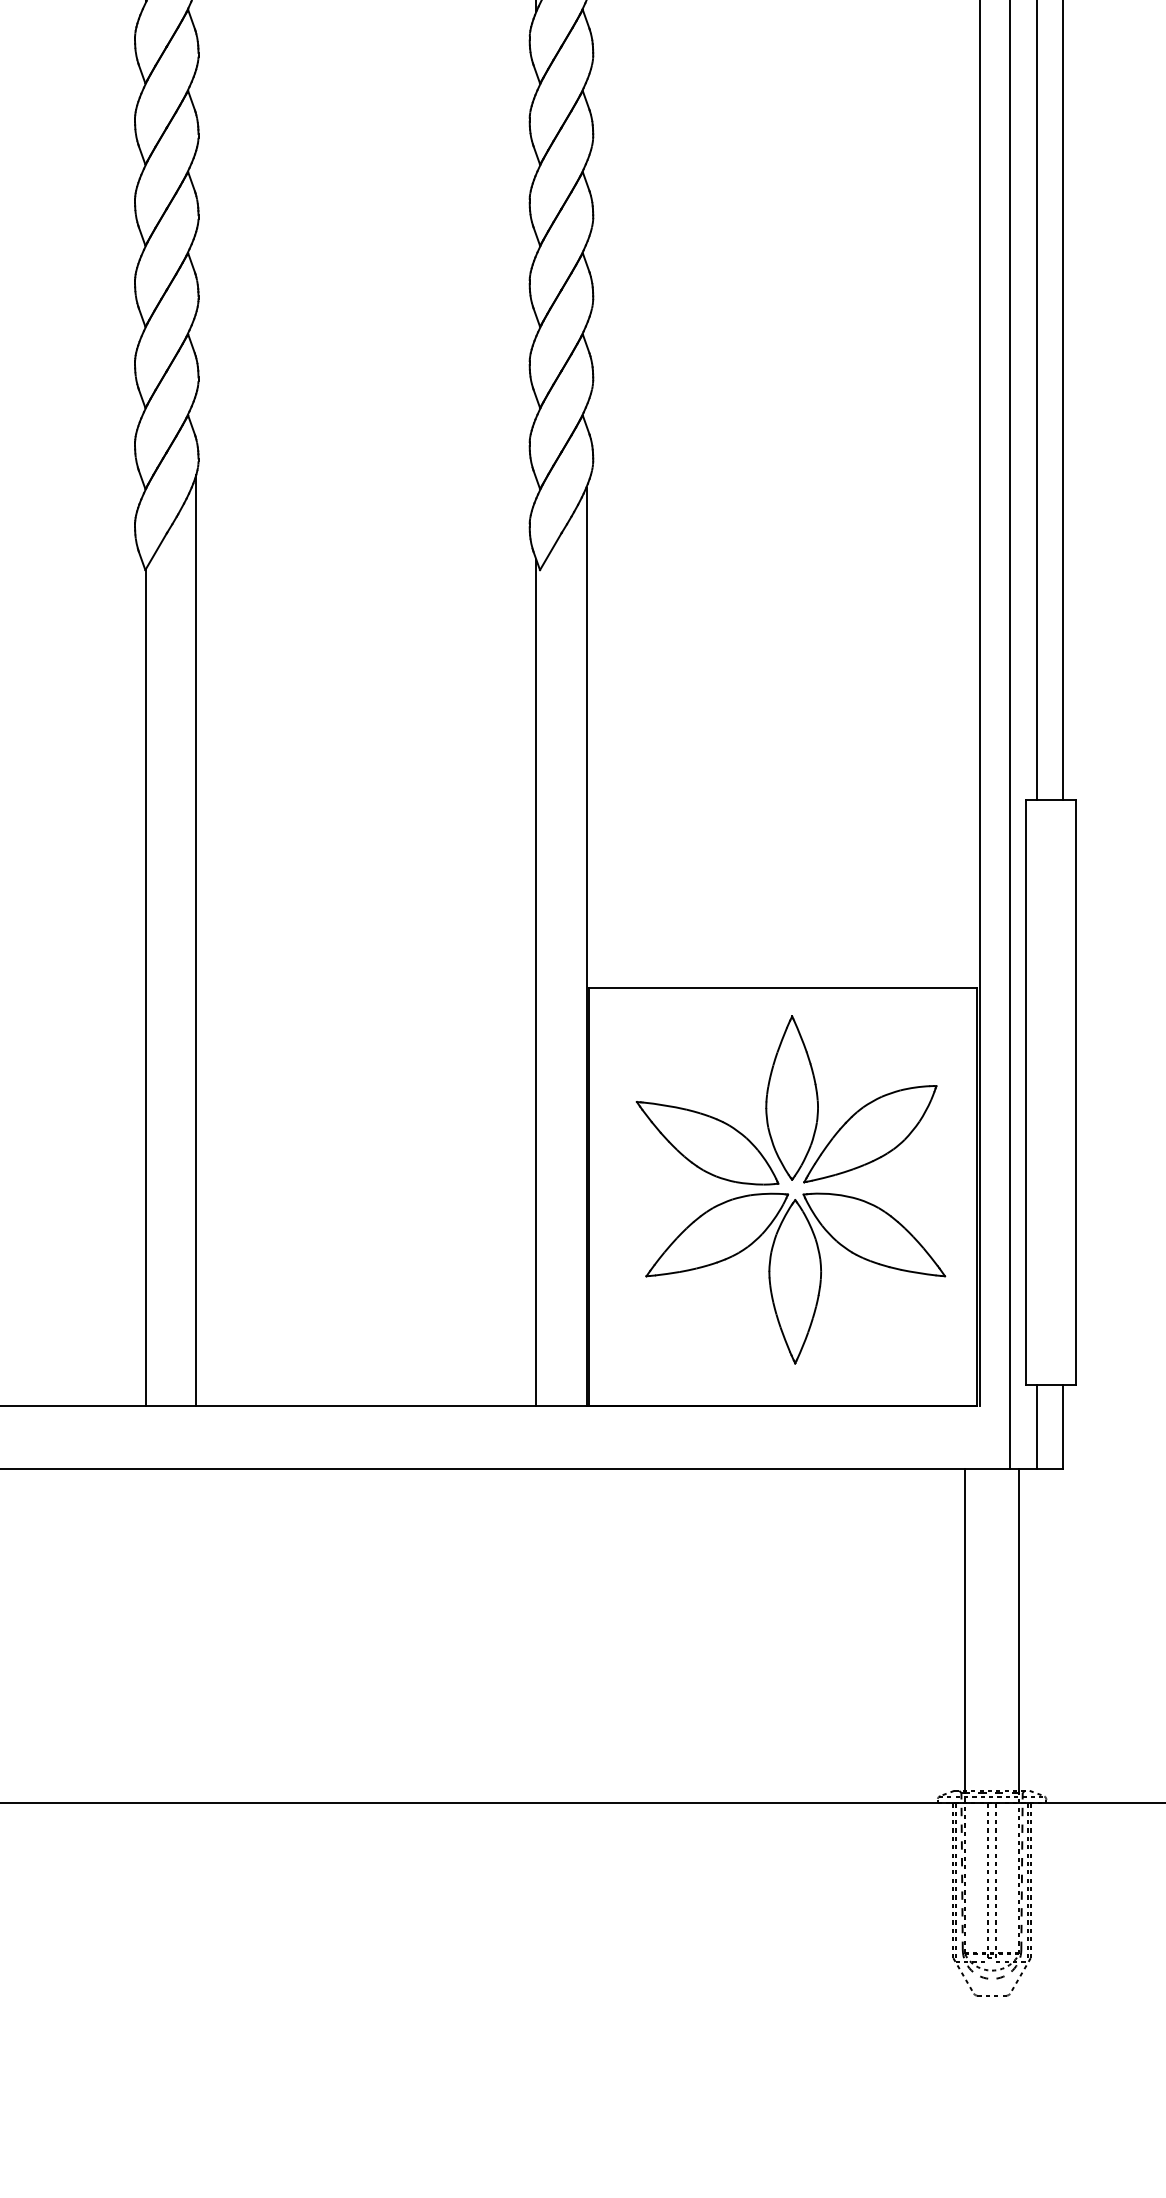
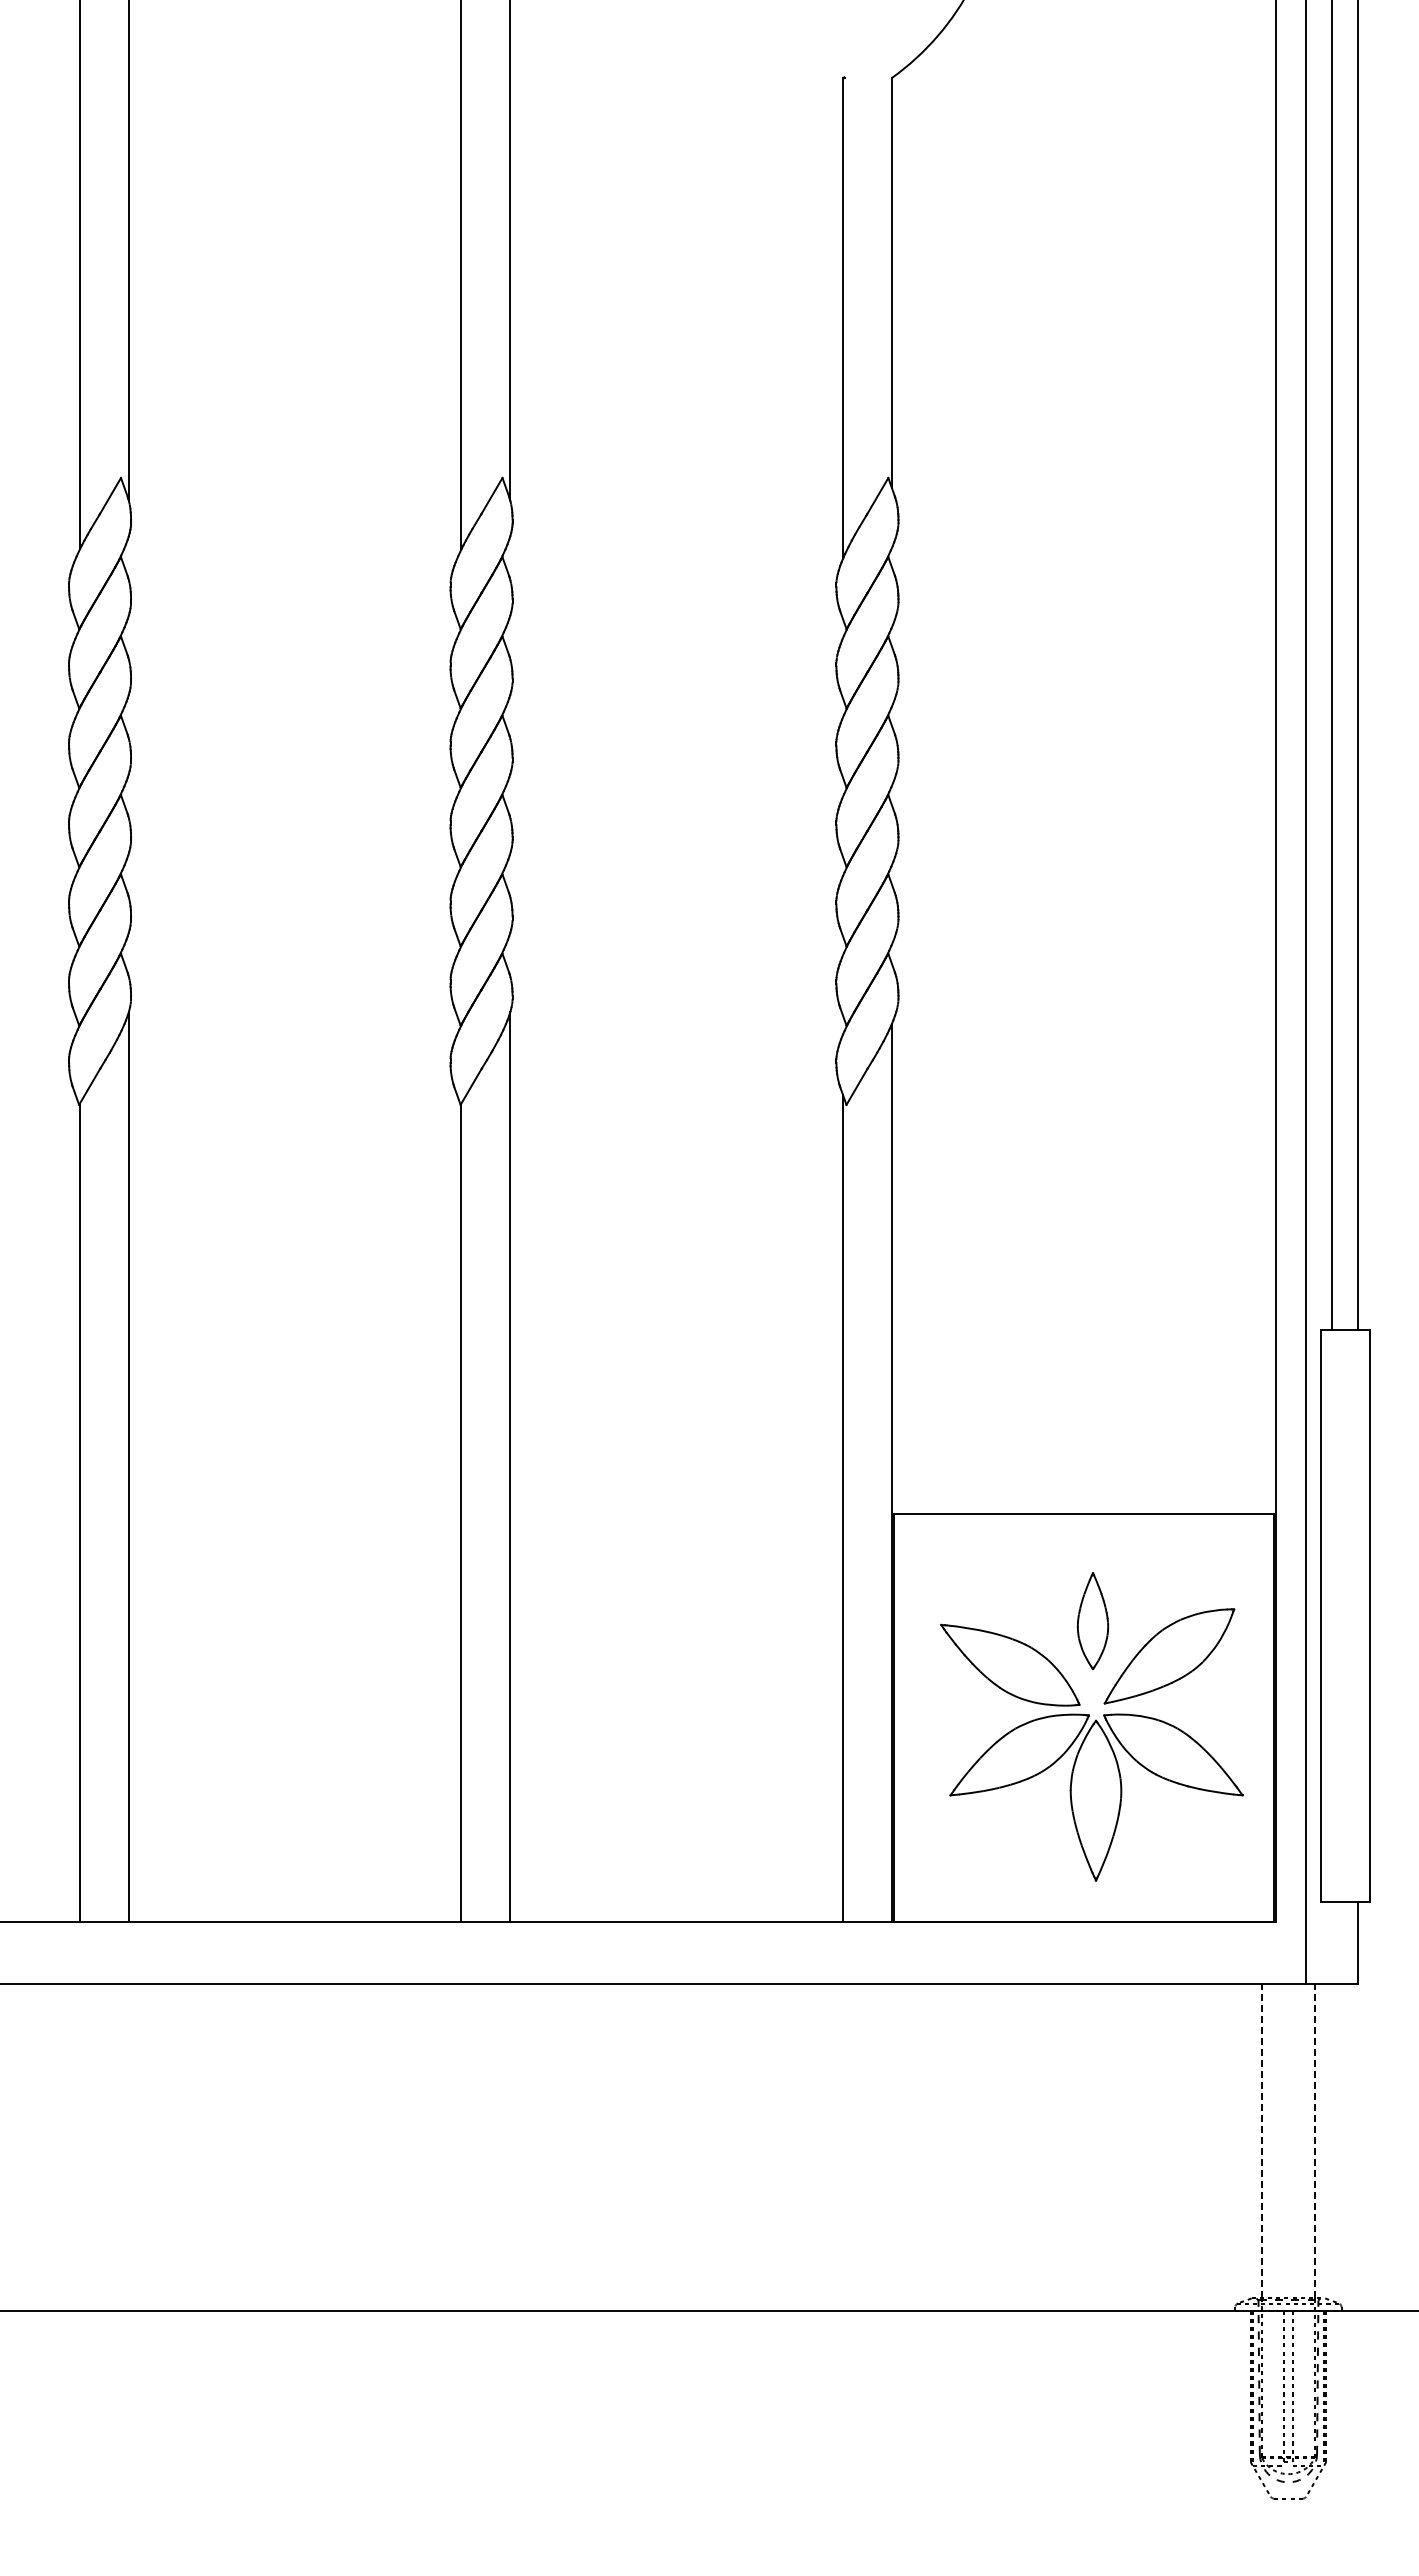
part: (791, 1097) -> (1092, 1620), size x0.6
line: (1037, 1426) -> (1332, 1942), removed
line: (964, 1629) -> (1261, 2140), solid -> dashed
line: (1019, 1629) -> (1315, 2140), solid -> dashed

